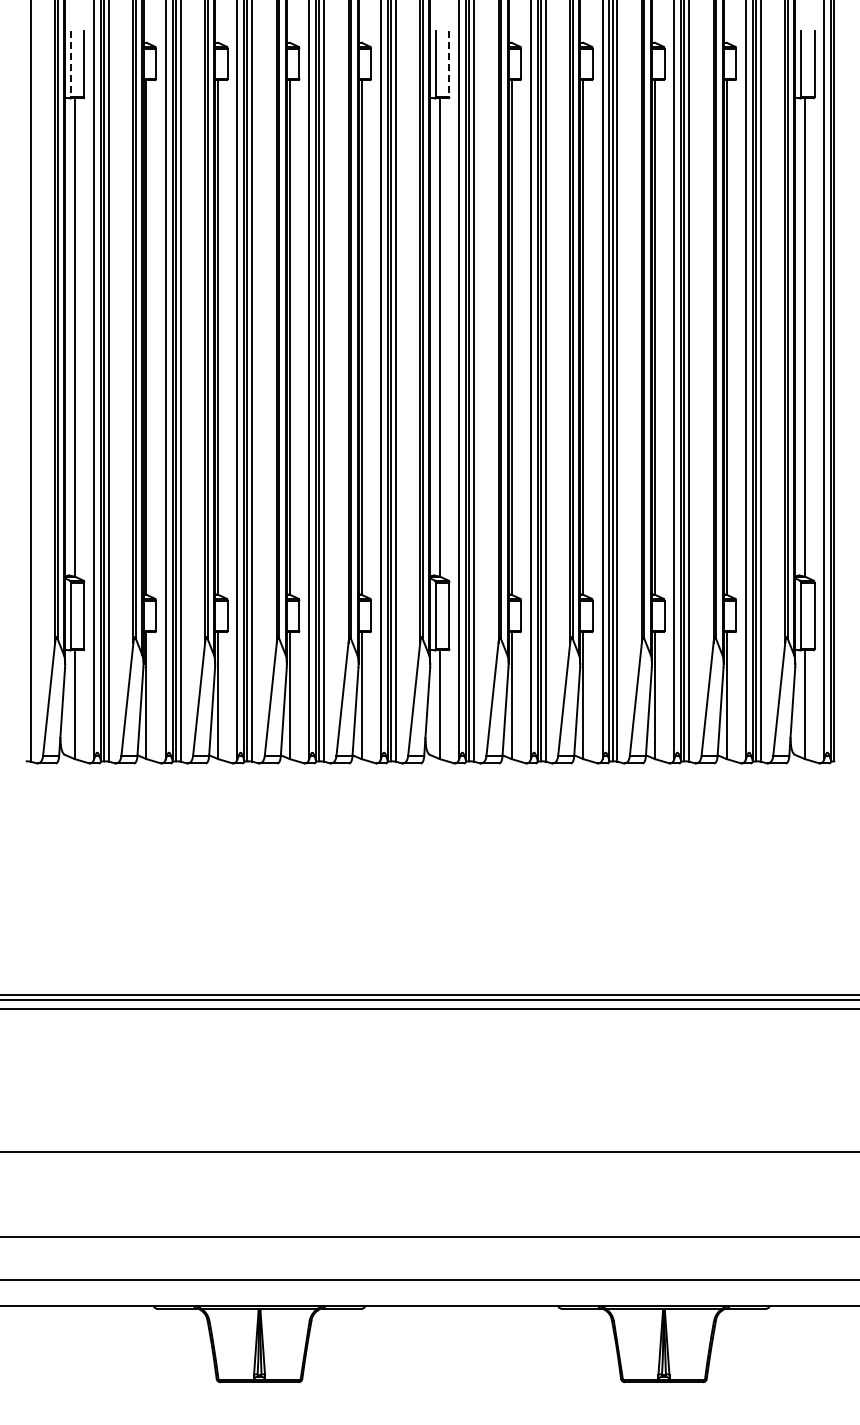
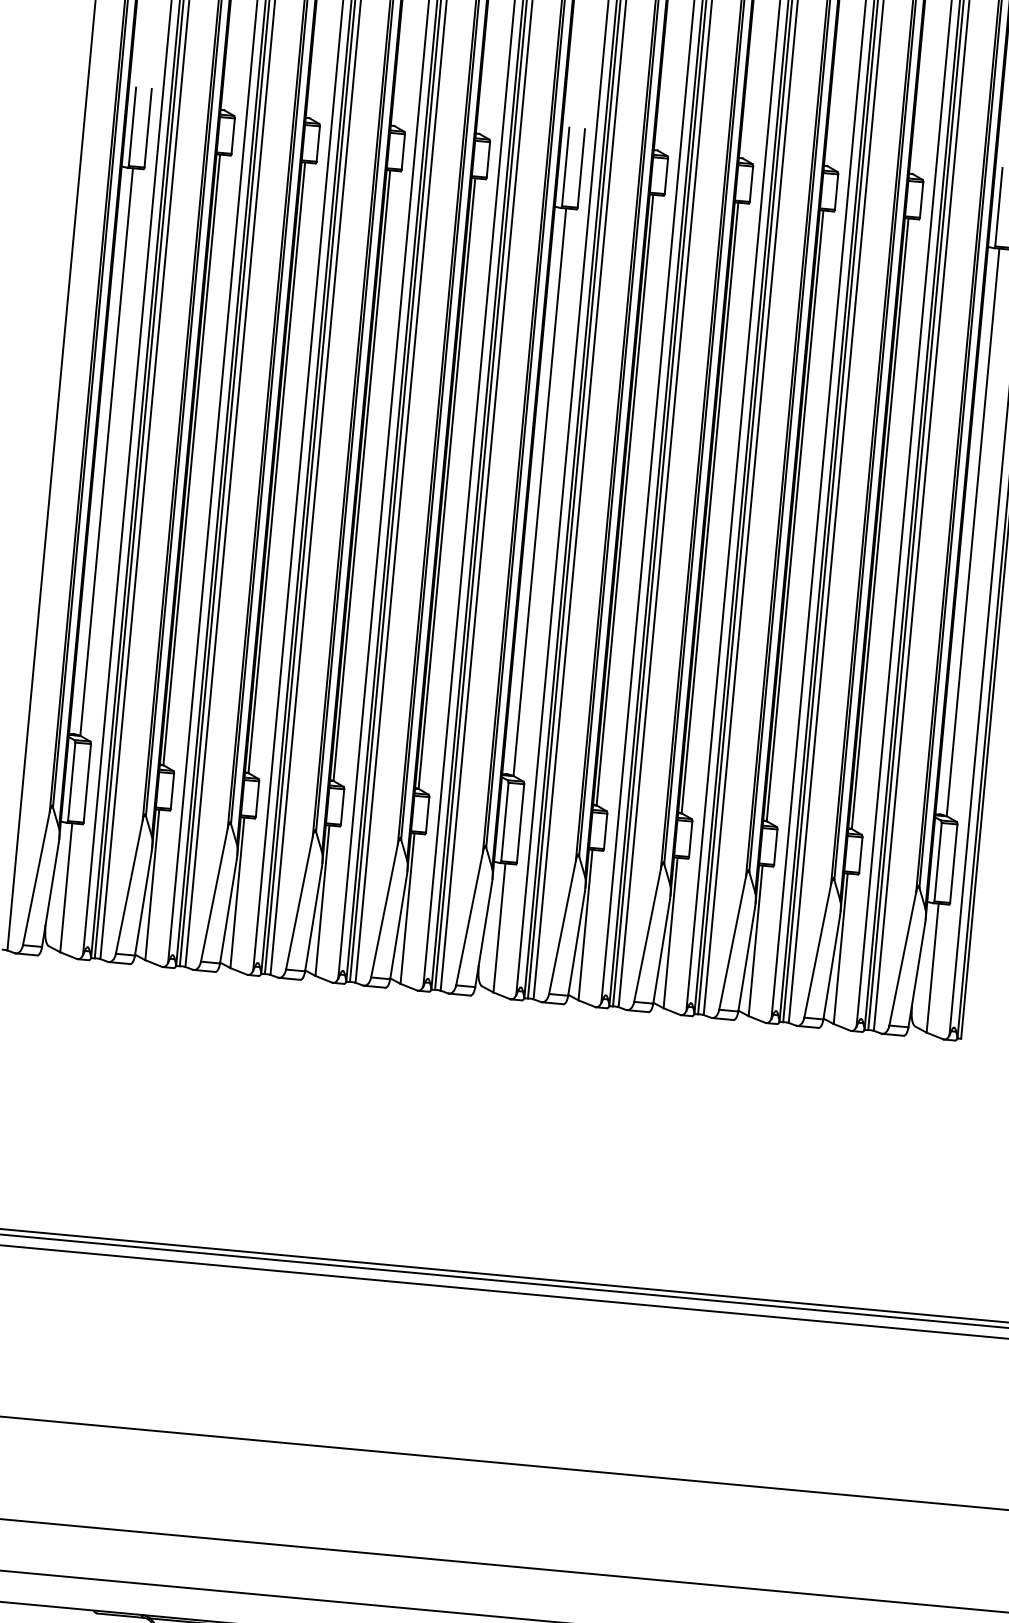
line: (71, 64) -> (132, 127), dashed -> solid
line: (449, 64) -> (581, 169), dashed -> solid

